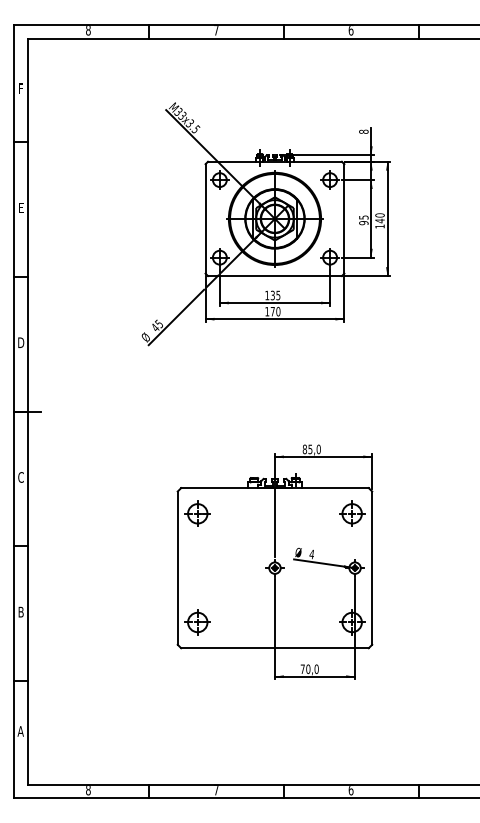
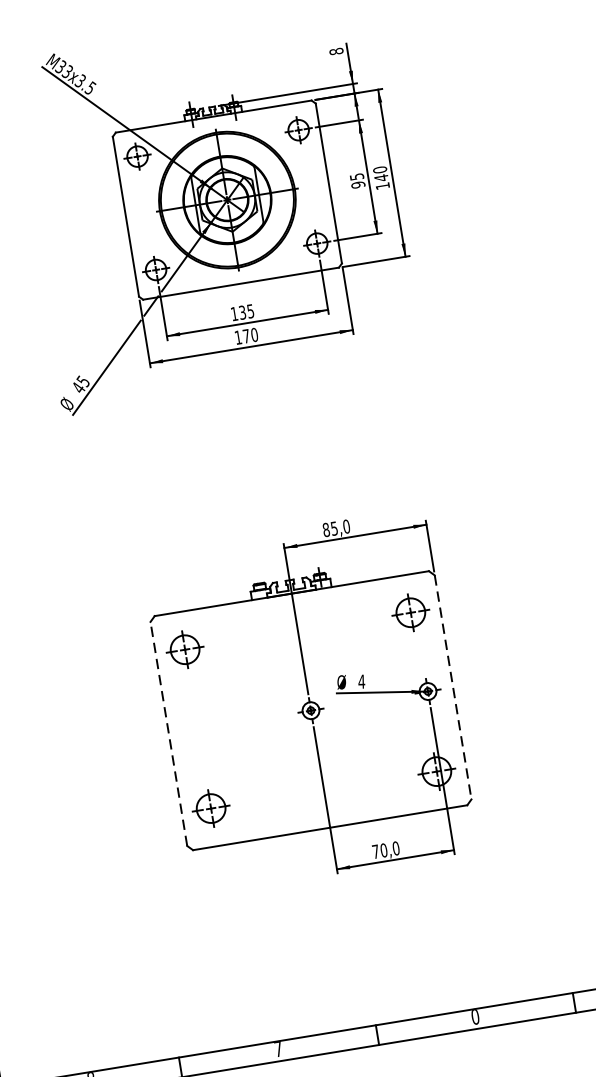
line: (177, 568) -> (168, 734), solid -> dashed
line: (372, 568) -> (453, 687), solid -> dashed
text: (351, 790) -> (476, 1017), 6 -> 0

